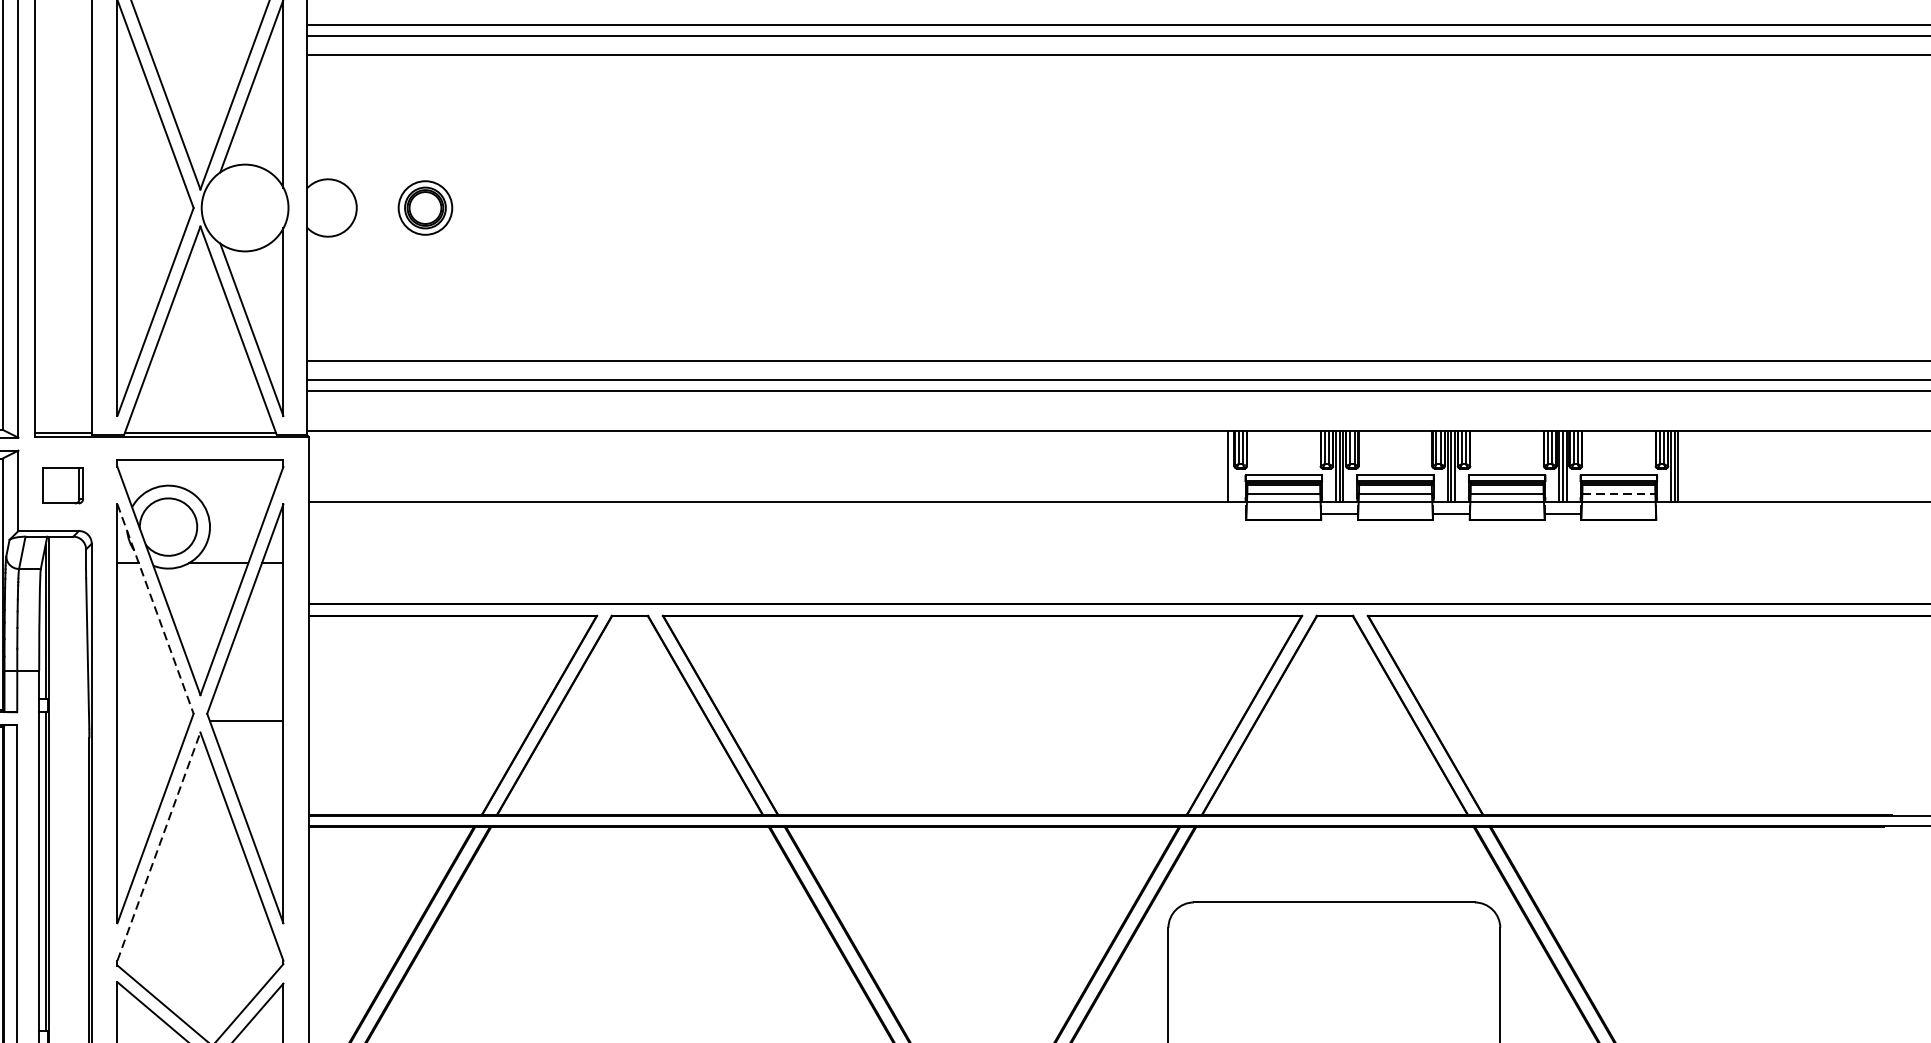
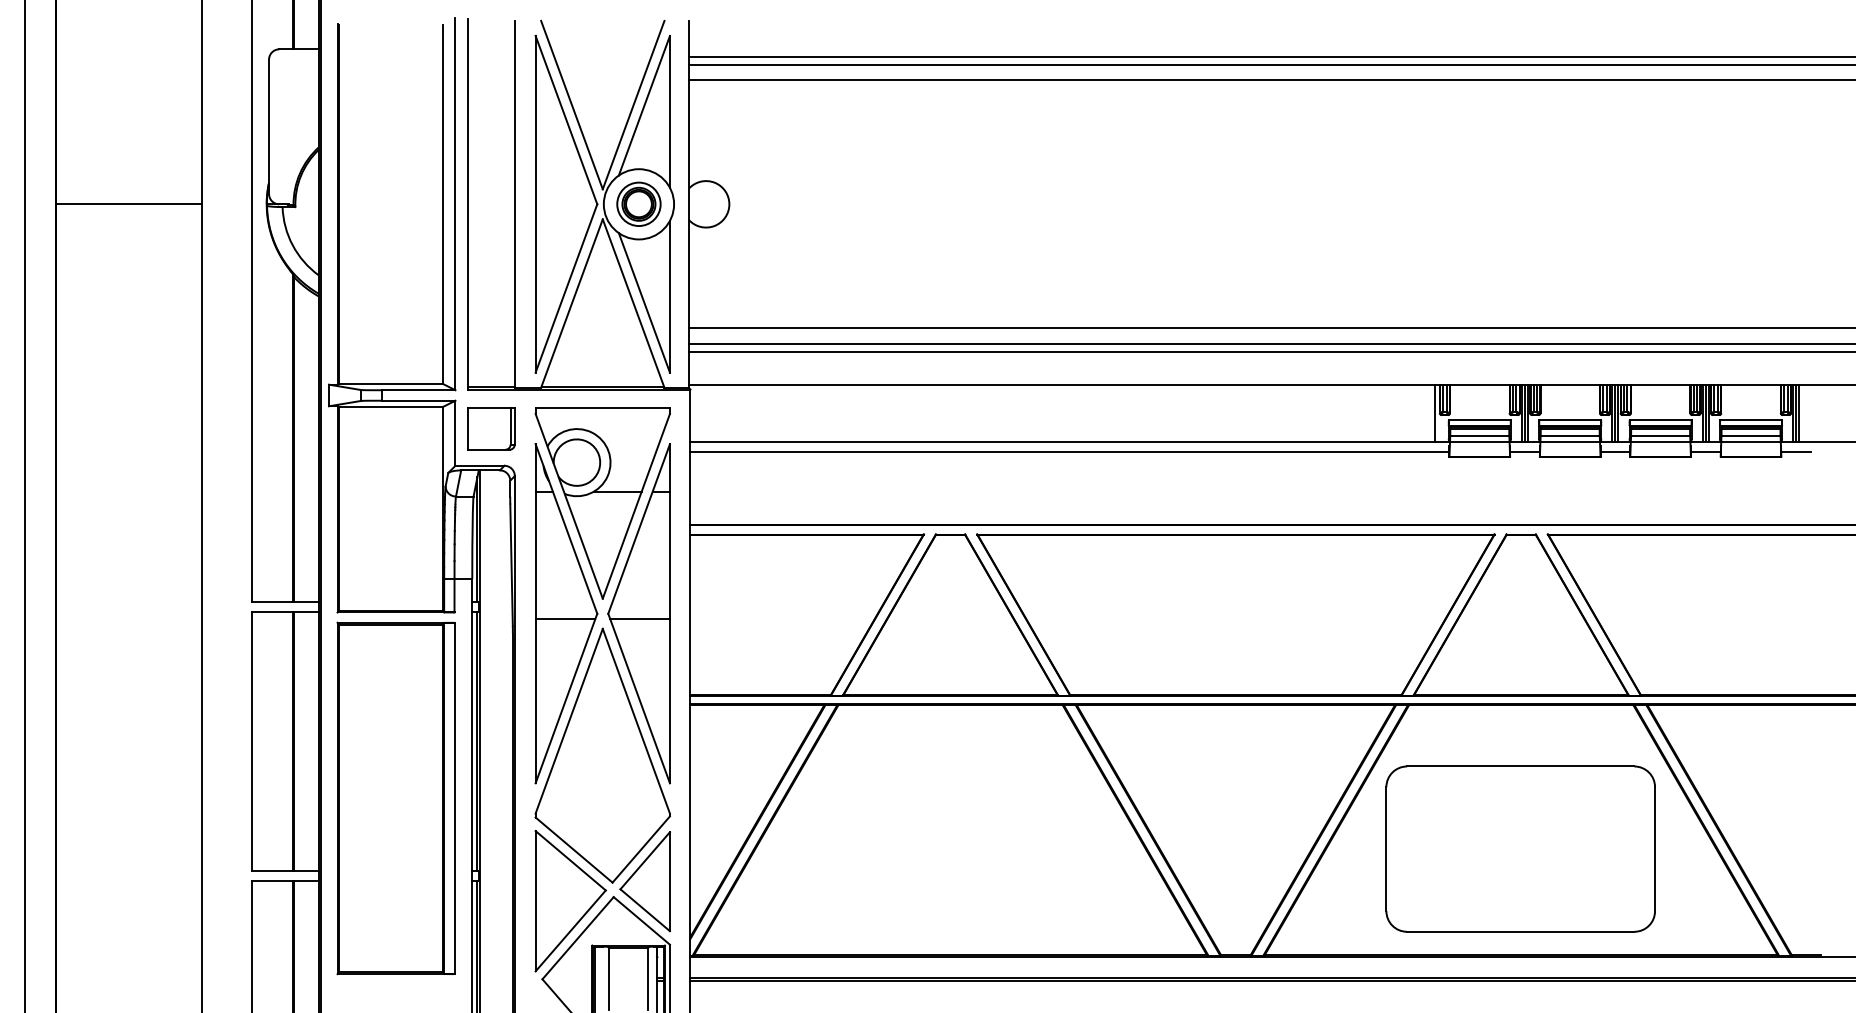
part: (424, 207) -> (638, 203), moved
part: (62, 484) -> (491, 428), size x1.43
line: (1619, 493) -> (1751, 435), dashed -> solid
line: (776, 514) -> (1069, 452), added
line: (1675, 514) -> (1796, 452), added
line: (155, 609) -> (566, 529), dashed -> solid
line: (154, 720) -> (565, 619), added
line: (159, 845) -> (569, 720), dashed -> solid

